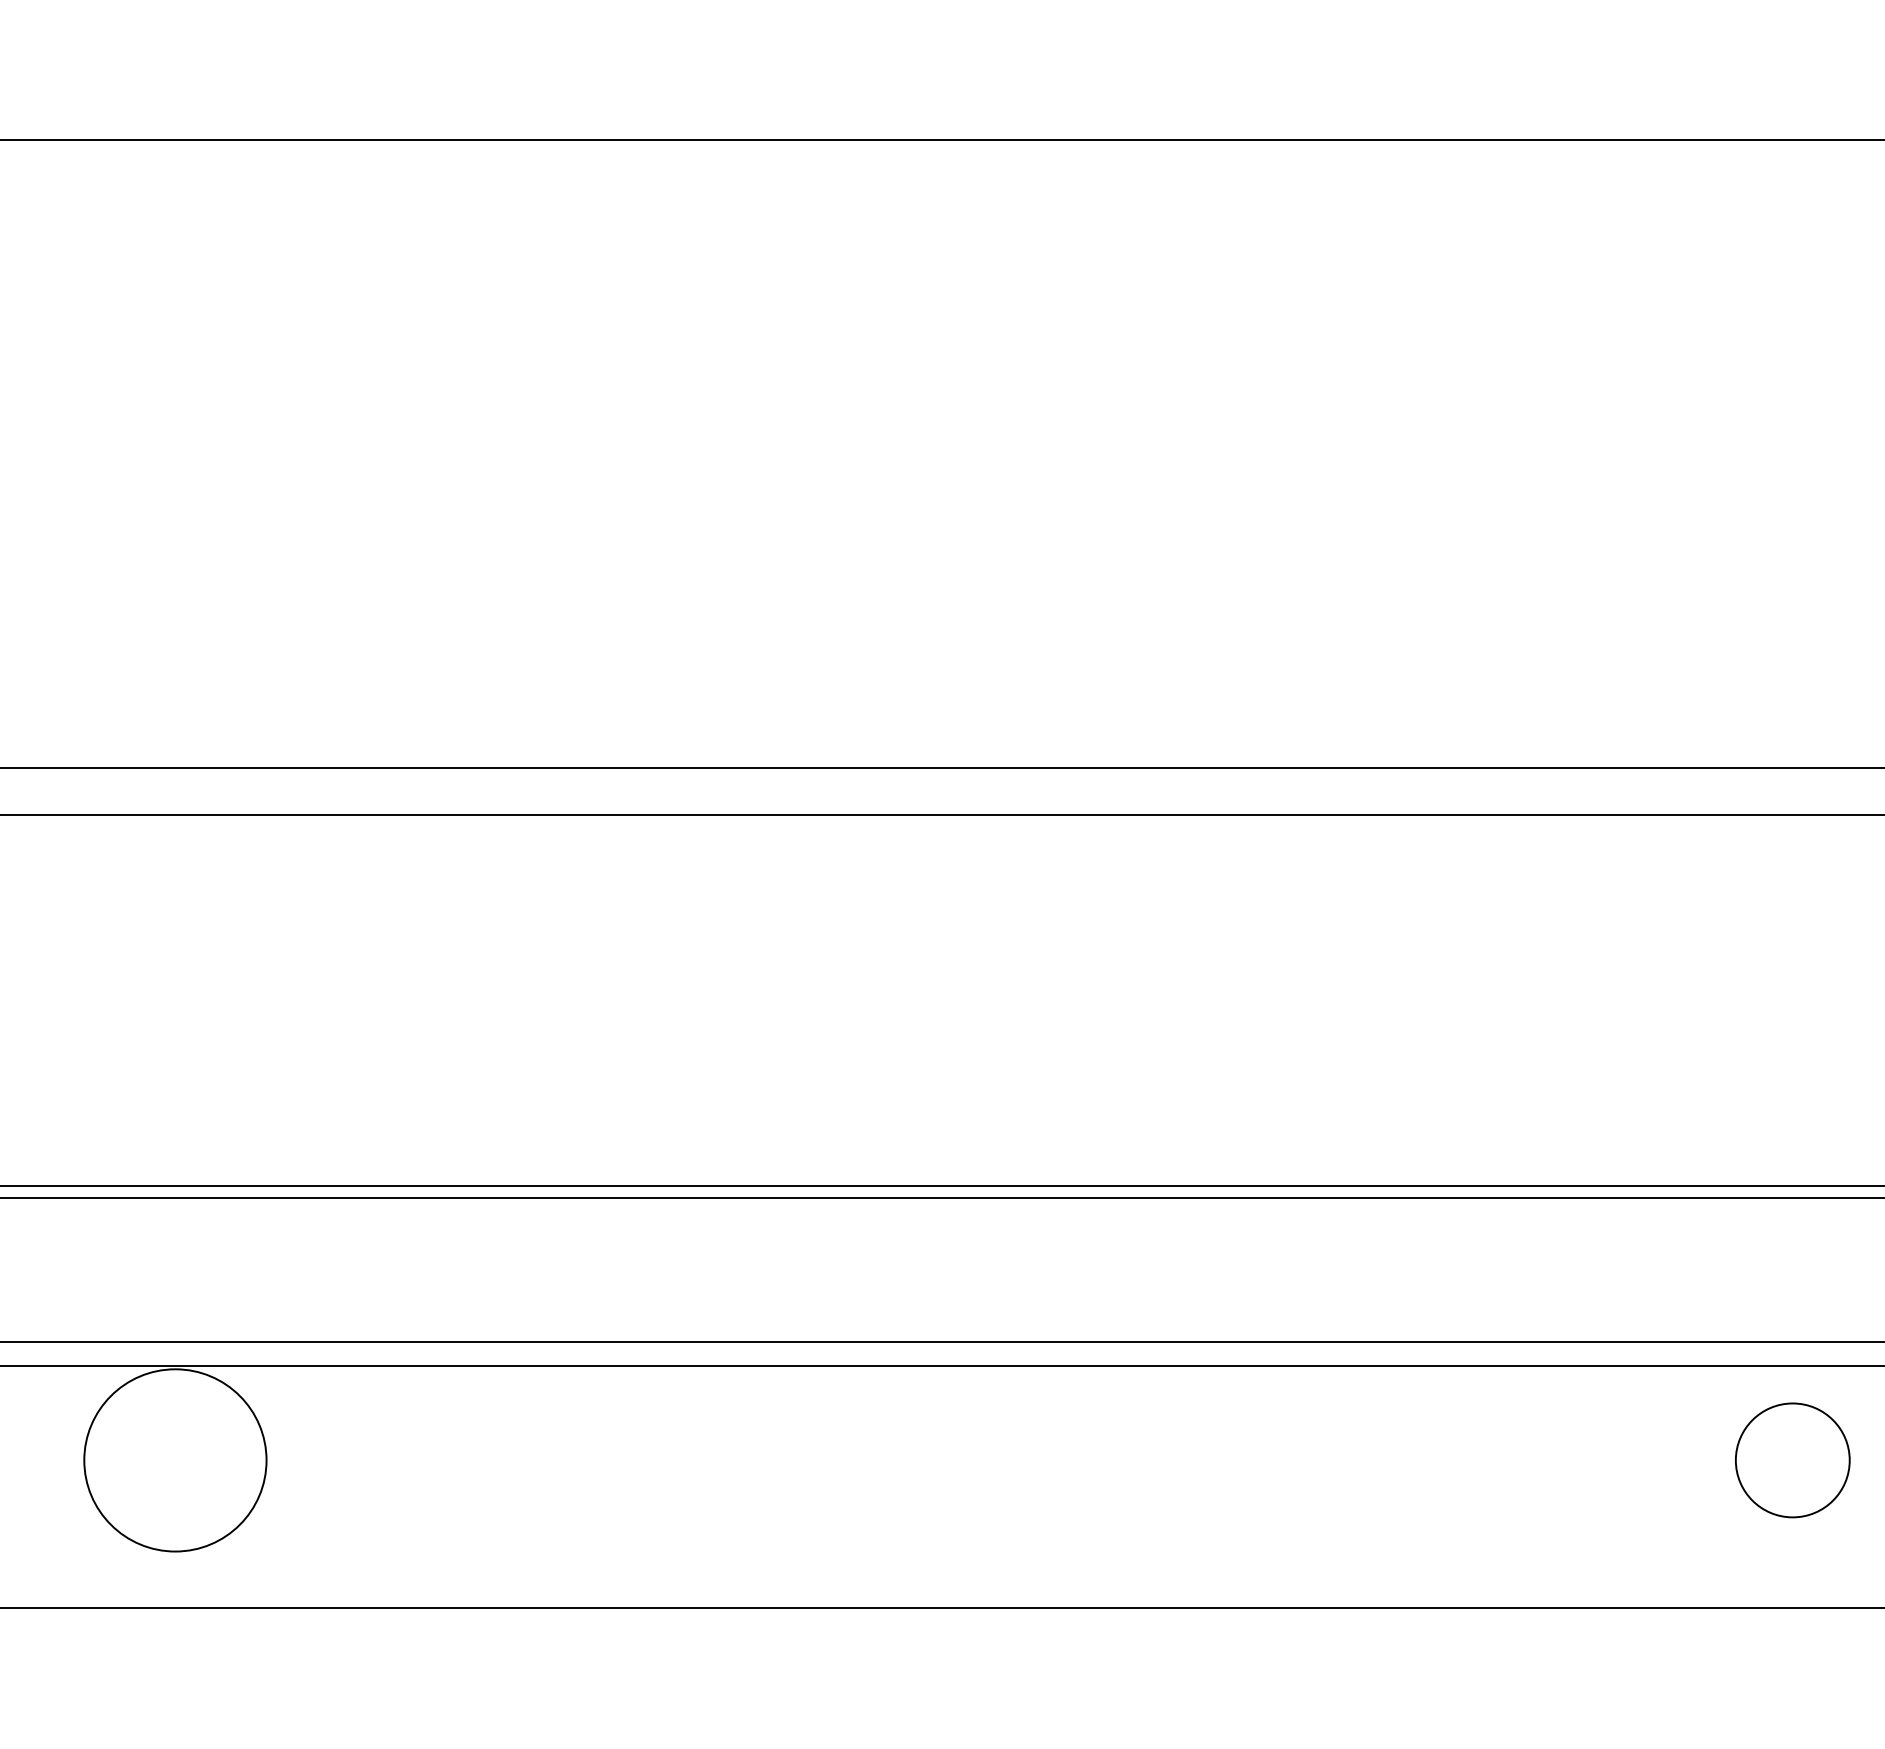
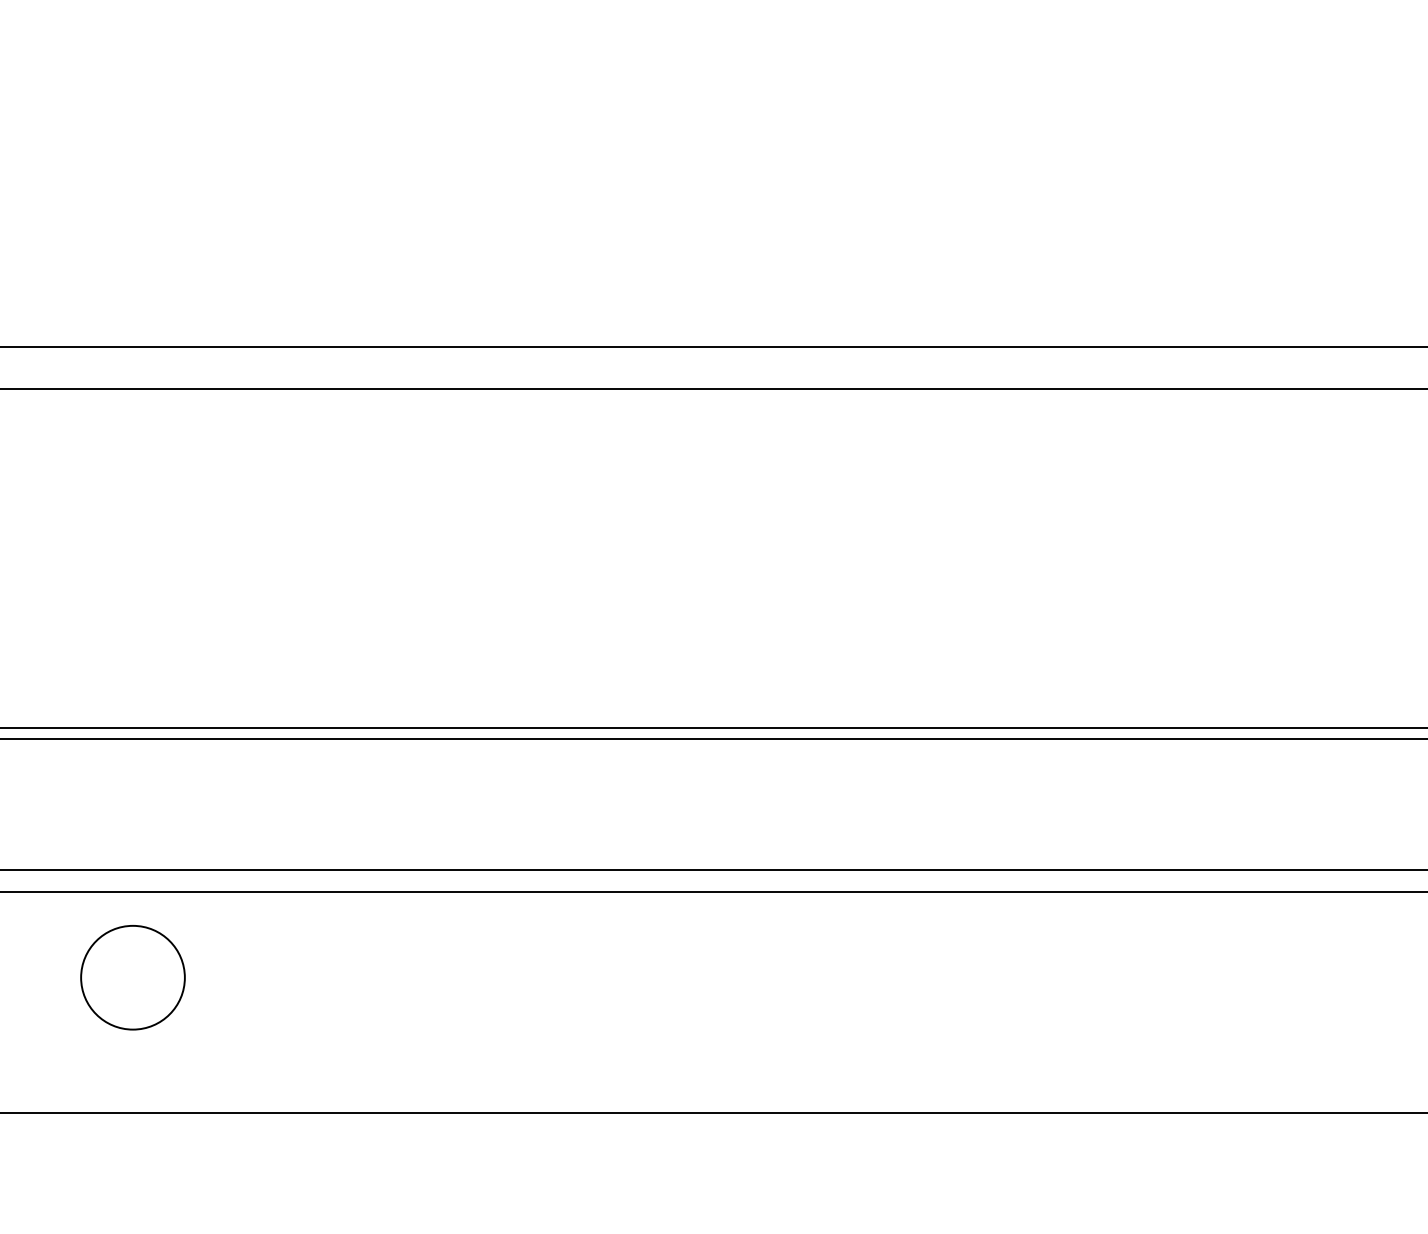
circle: (175, 1460) -> (133, 977), size x0.62

